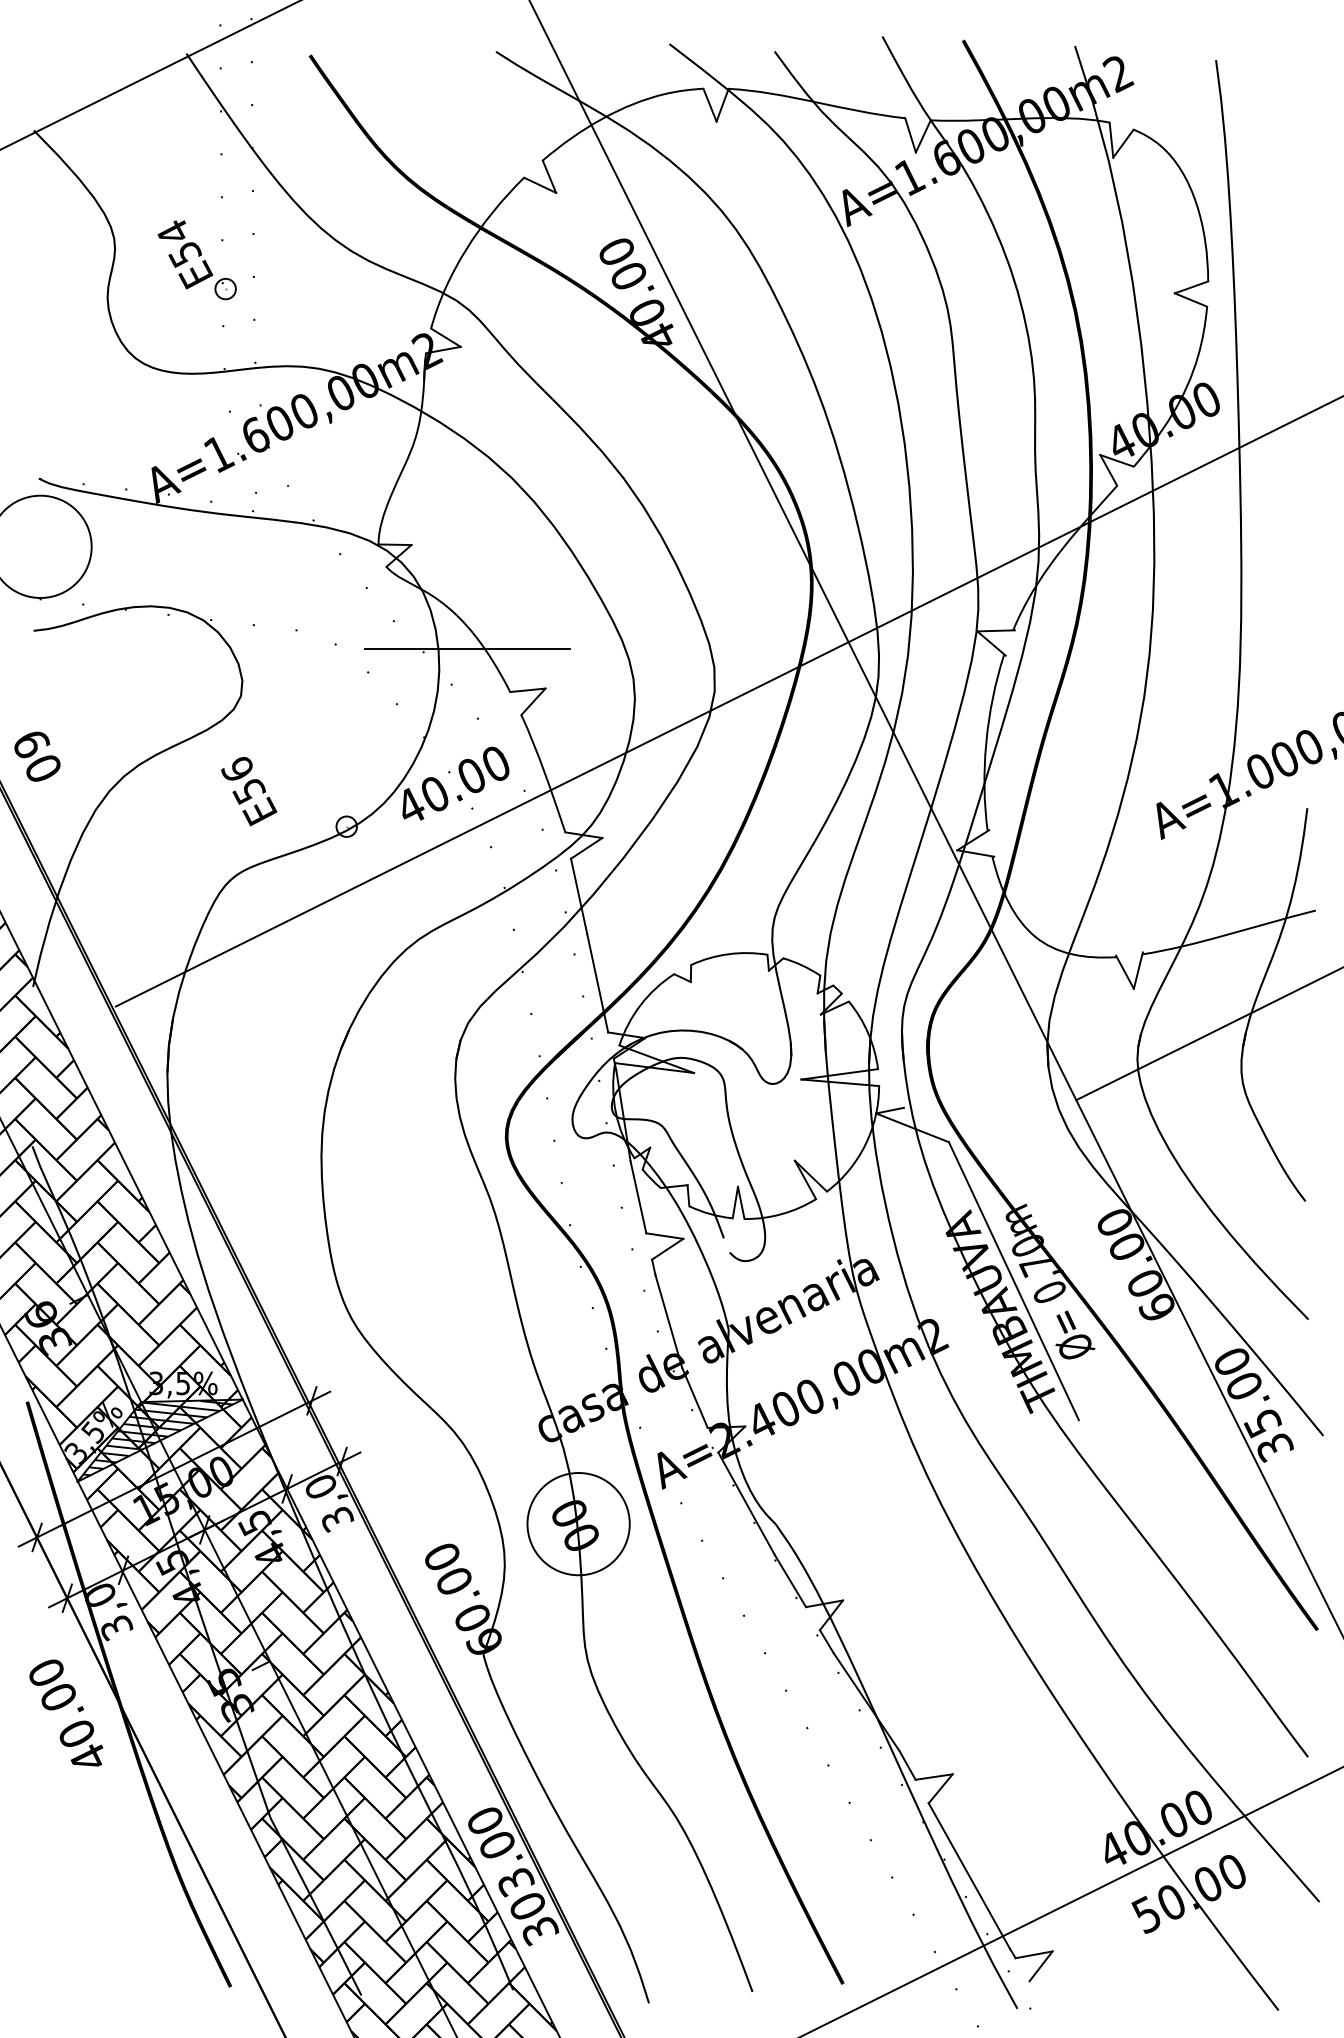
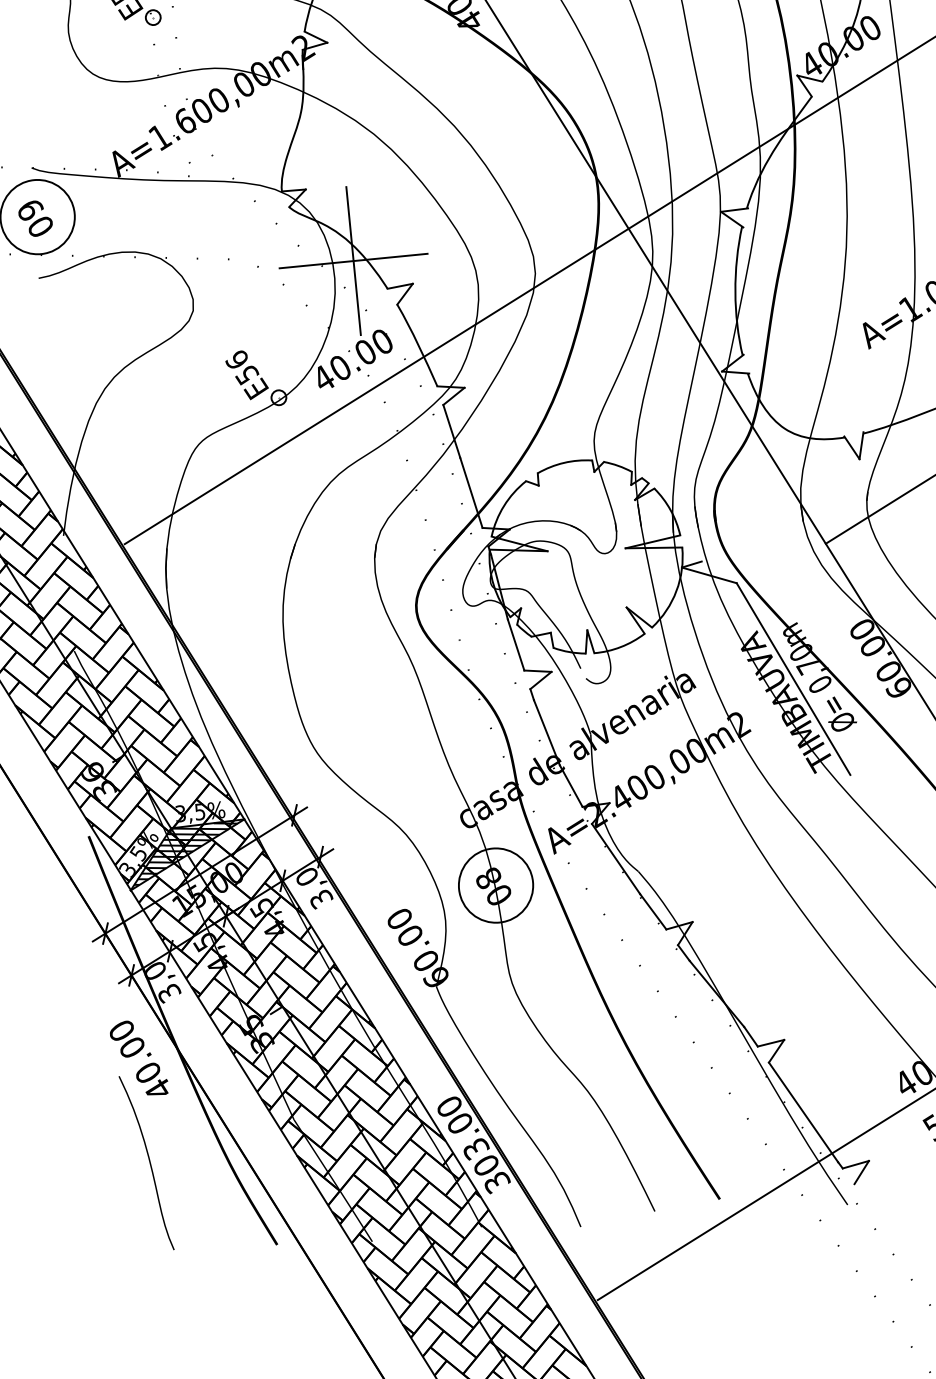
line: (467, 649) -> (353, 261), added
text: (37, 756) -> (35, 218), moved
text: (249, 791) -> (247, 375), moved
text: (569, 1513) -> (488, 878), 00 -> 08
curve: (66, 1857) -> (149, 1162), added

